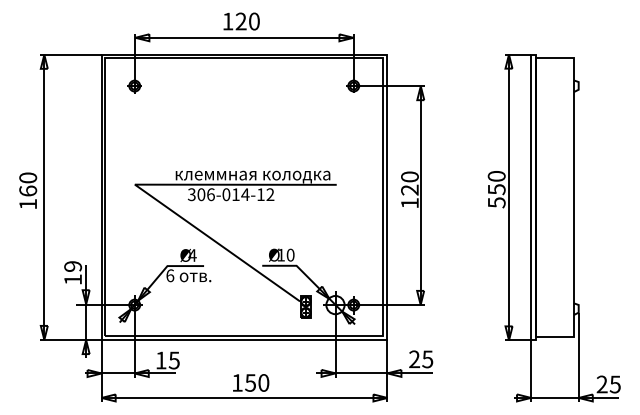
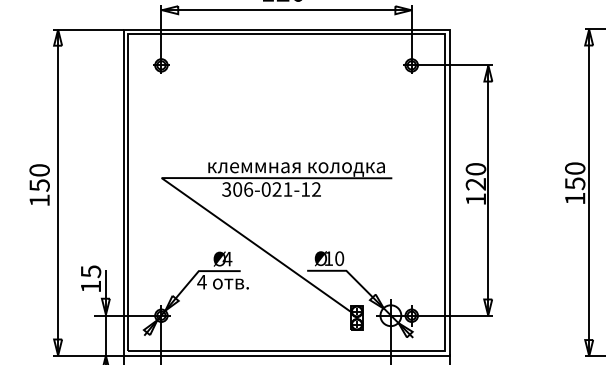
text: (28, 190) -> (40, 184), 160 -> 150
text: (240, 194) -> (282, 189), 306-014-12 -> 306-021-12
text: (496, 202) -> (574, 198), 550 -> 150
text: (72, 266) -> (90, 271), 19 -> 15
text: (170, 275) -> (202, 281), 6 -> 4

